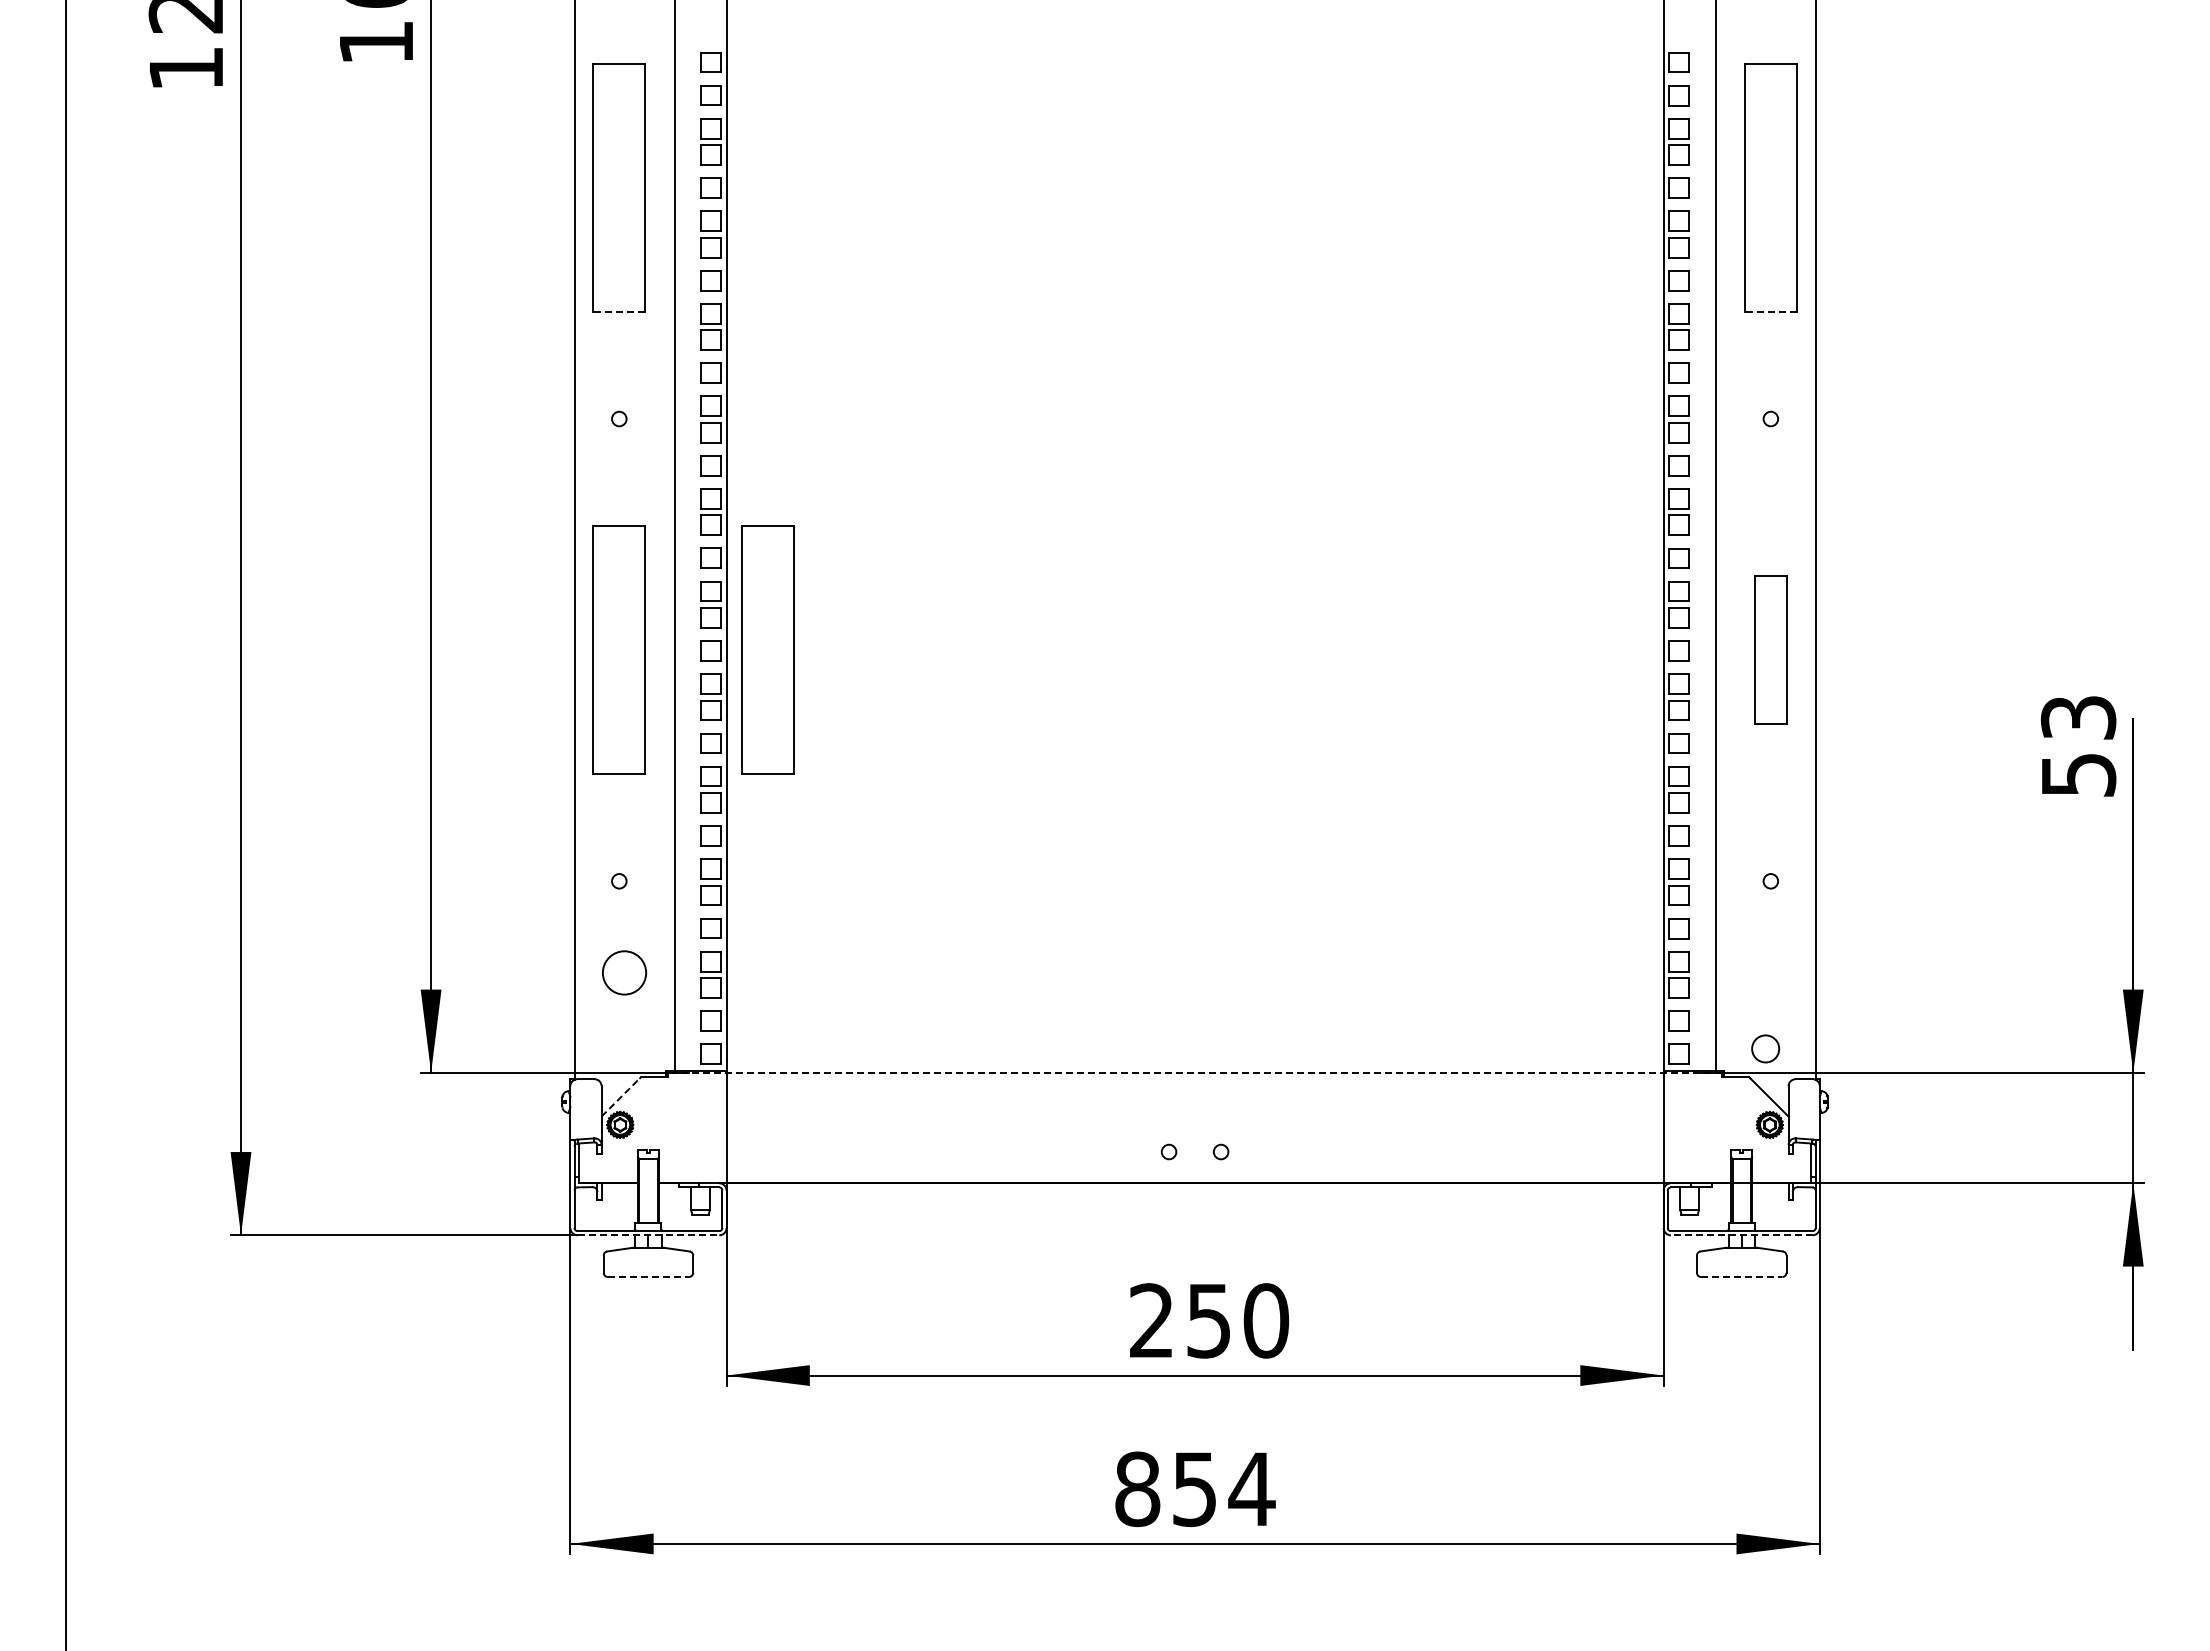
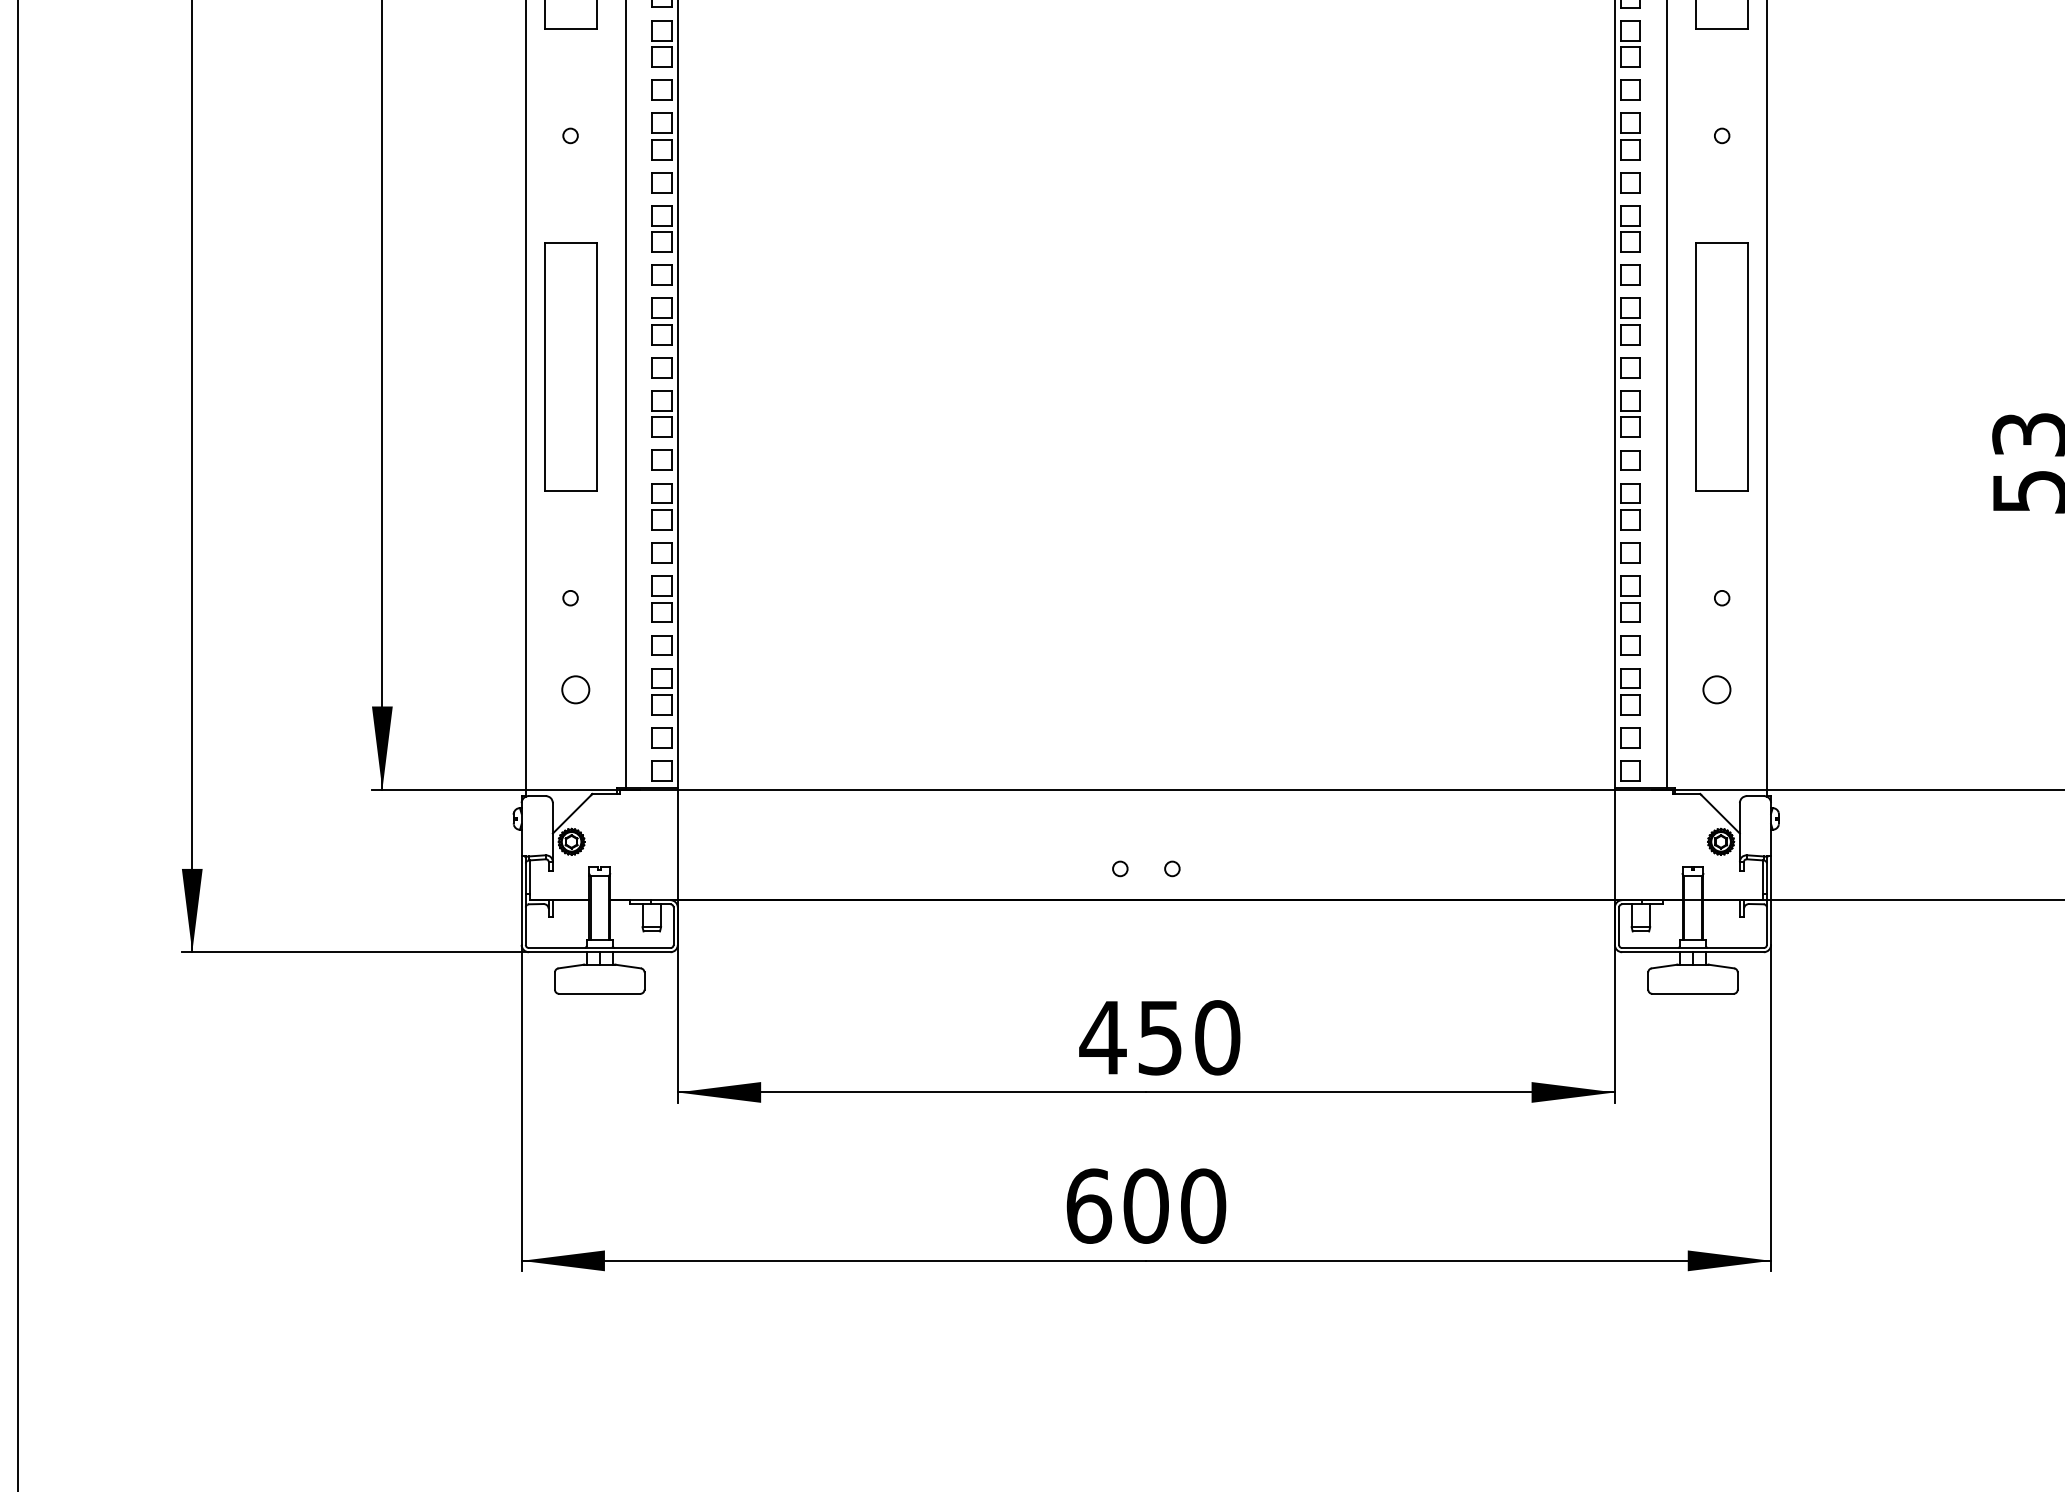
line: (618, 311) -> (569, 28), dashed -> solid
line: (1770, 311) -> (1721, 28), dashed -> solid
part: (767, 649) -> (718, 366), removed
part: (1770, 649) -> (1721, 366), size x1.67
circle: (624, 972) -> (575, 689), size x0.62
circle: (1765, 1048) -> (1716, 689), moved
line: (1195, 1072) -> (1146, 789), dashed -> solid
line: (621, 1097) -> (572, 814), dashed -> solid
line: (648, 1235) -> (599, 952), dashed -> solid
line: (1741, 1235) -> (1692, 952), dashed -> solid
line: (648, 1276) -> (599, 993), dashed -> solid
line: (1741, 1276) -> (1692, 993), dashed -> solid
text: (1151, 1320) -> (1102, 1037), 250 -> 450
text: (1195, 1489) -> (1146, 1206), 854 -> 600

